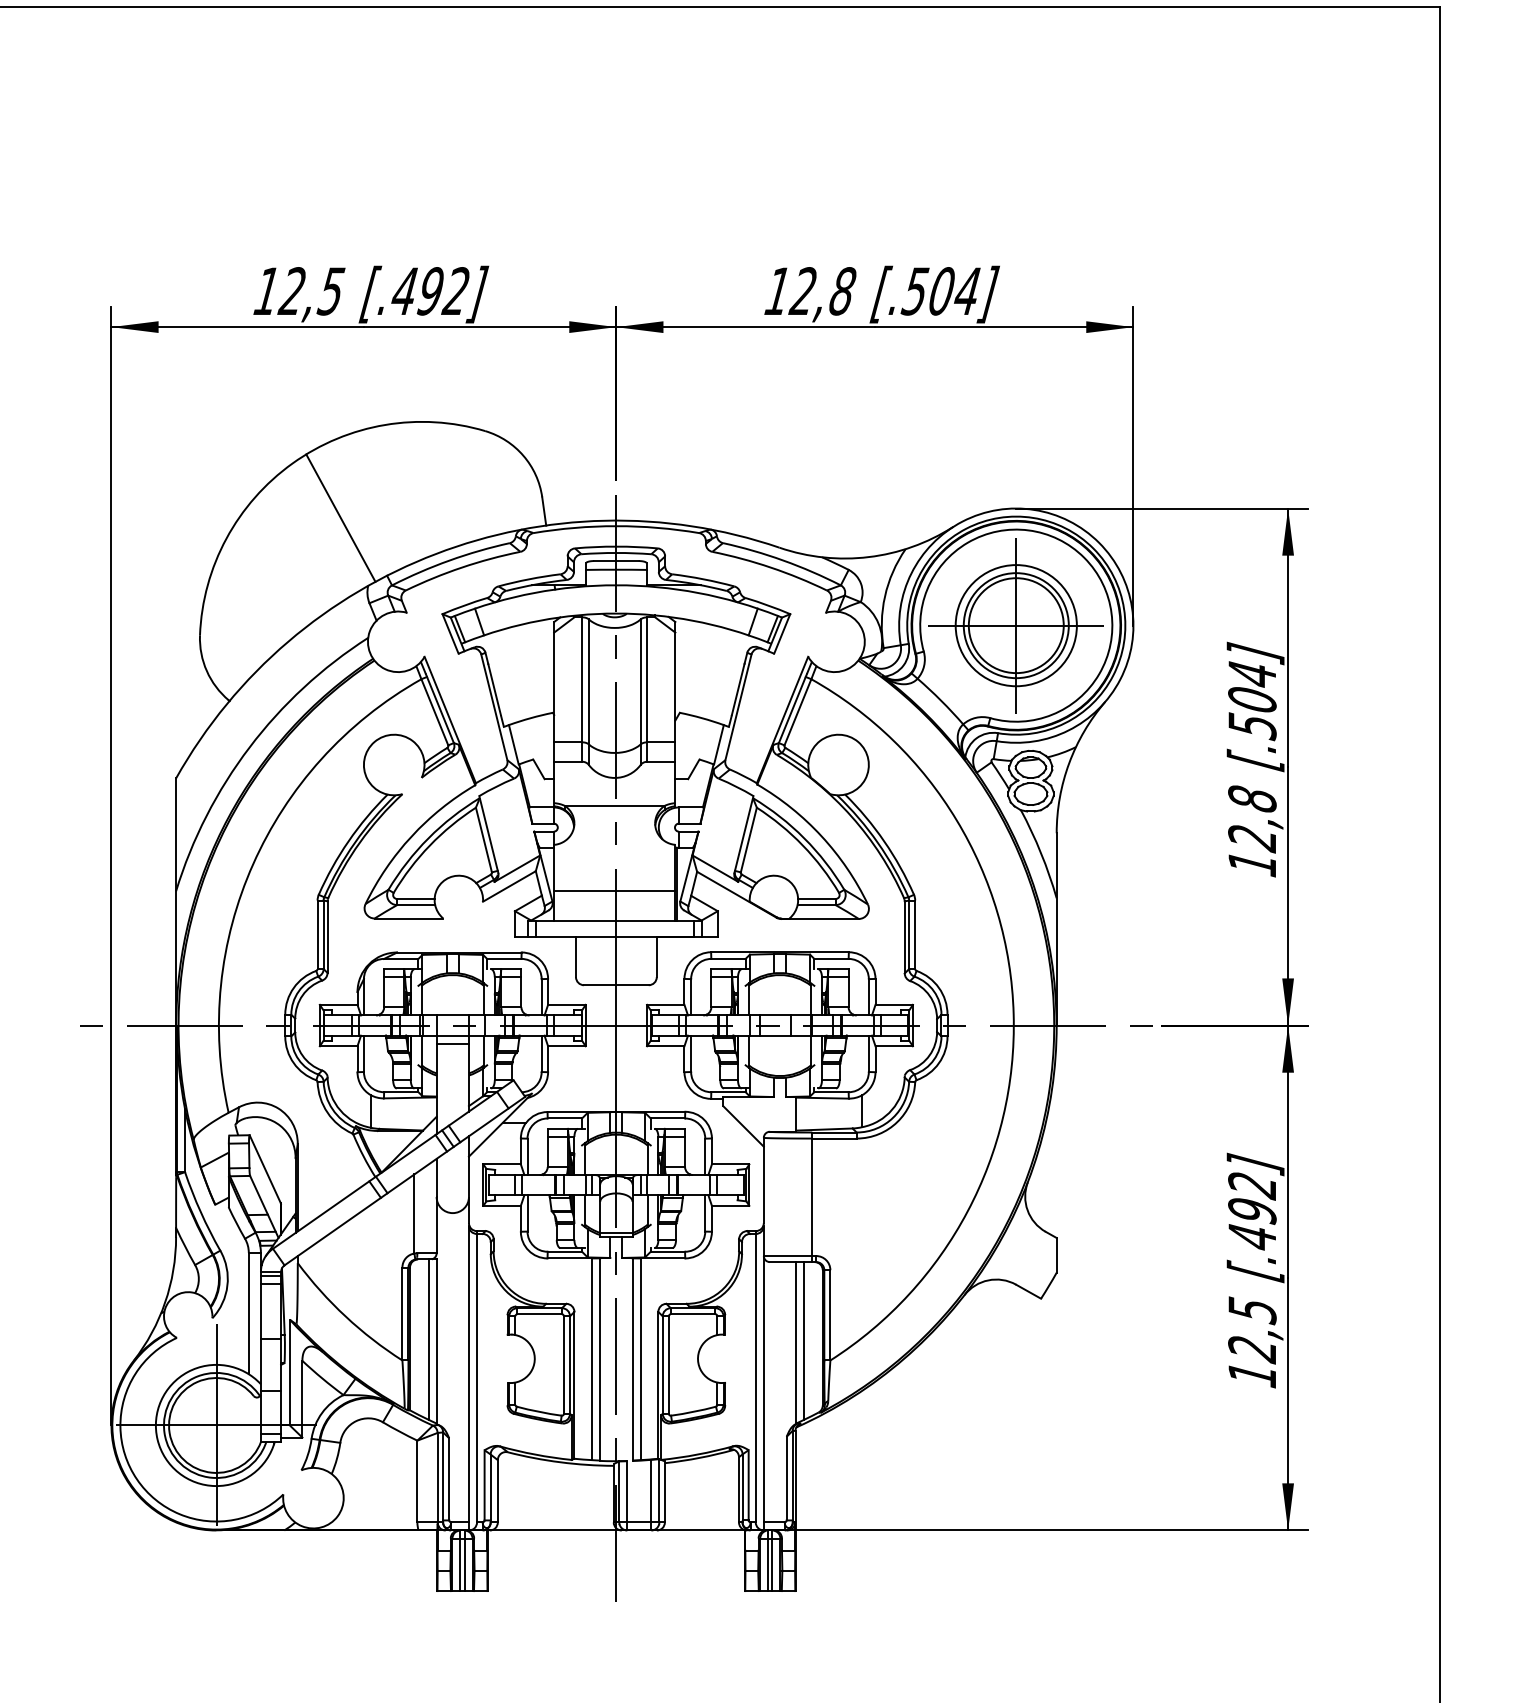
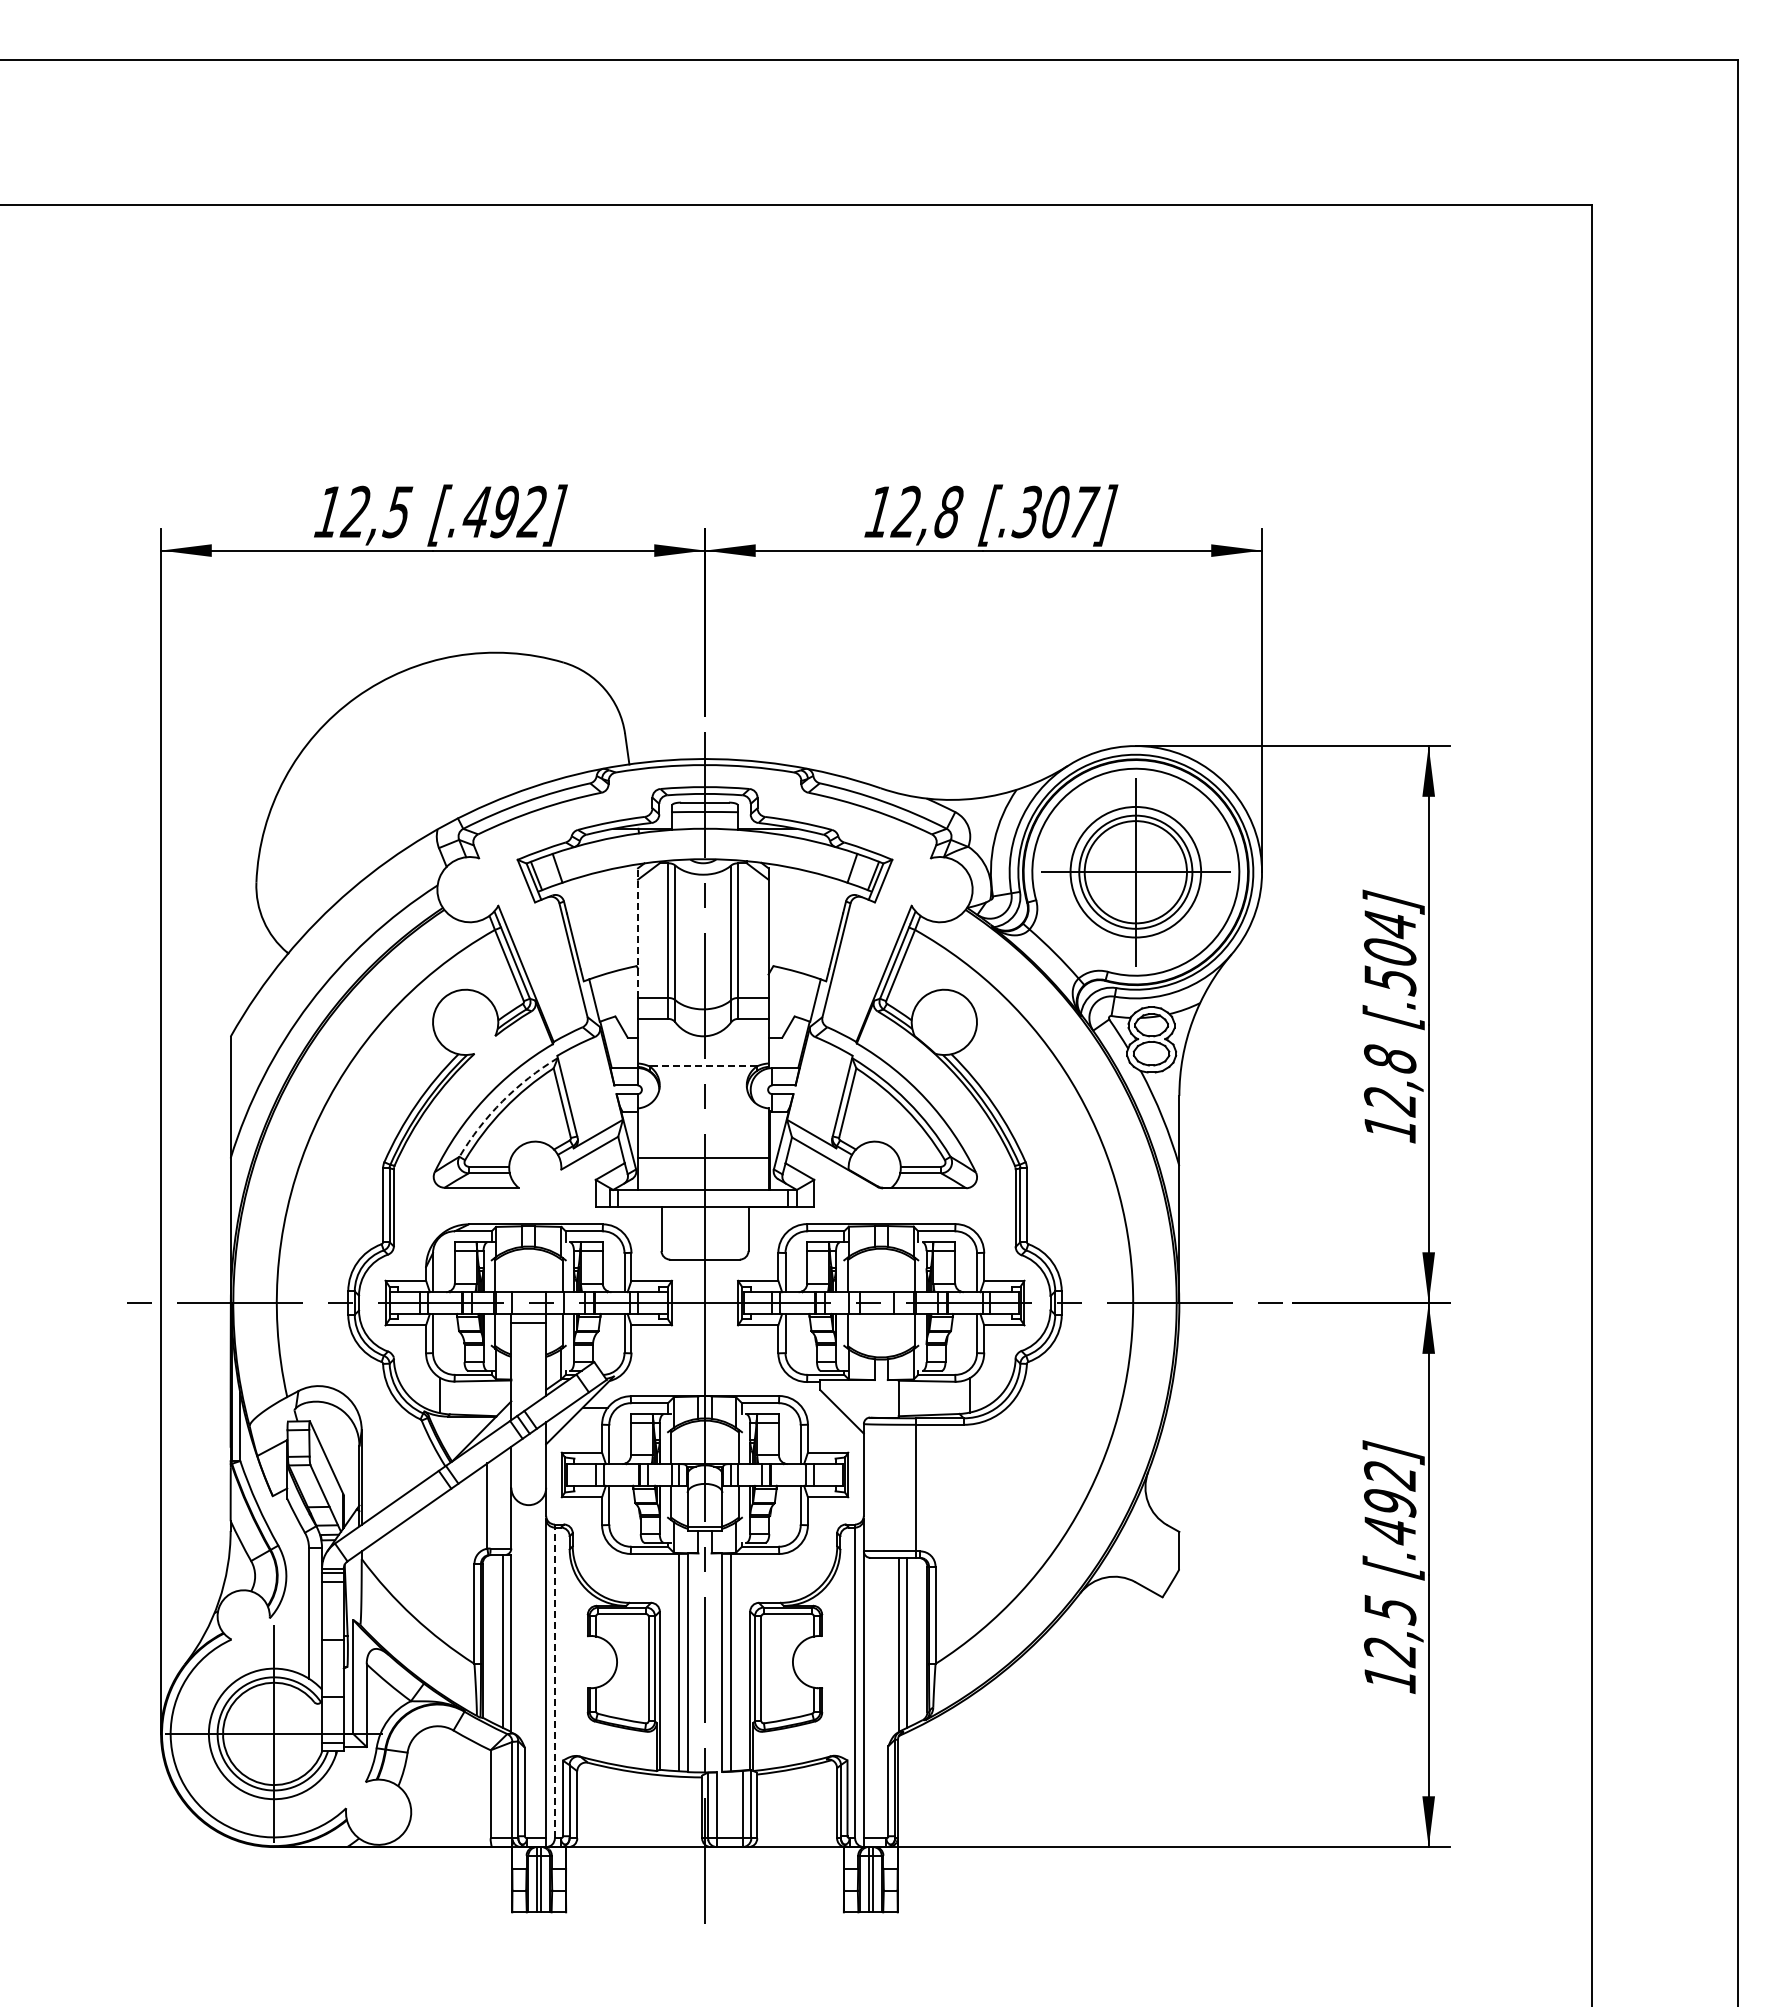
text: (941, 290) -> (1055, 511), [.504] -> [.307]
line: (340, 518) -> (407, 756), removed
line: (554, 682) -> (638, 933), solid -> dashed
line: (614, 805) -> (703, 1066), solid -> dashed
arc: (428, 838) -> (502, 1101), solid -> dashed
line: (476, 1377) -> (554, 1682), solid -> dashed

